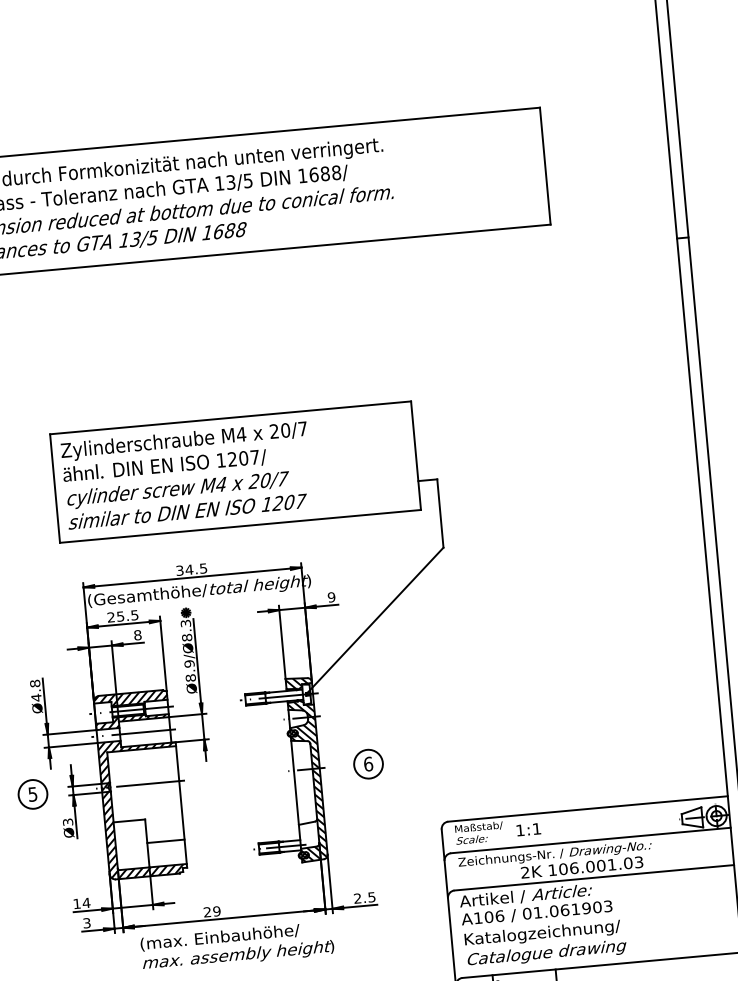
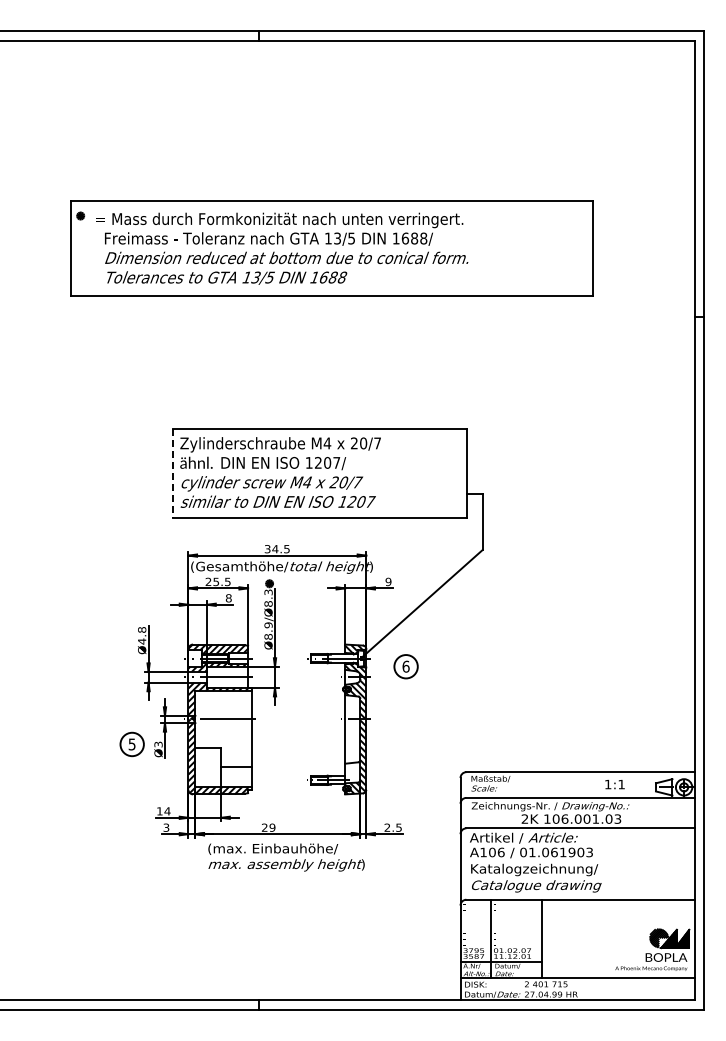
line: (54, 488) -> (172, 473), solid -> dashed
part: (367, 763) -> (405, 666), moved
part: (32, 794) -> (131, 744), moved
text: (528, 829) -> (614, 784), moved

